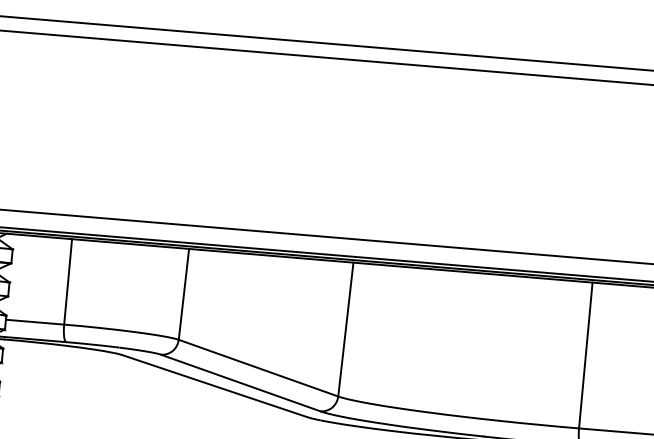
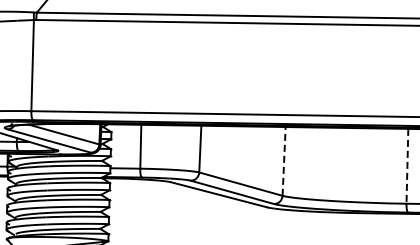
line: (346, 327) -> (284, 160), solid -> dashed
line: (585, 355) -> (407, 166), solid -> dashed

